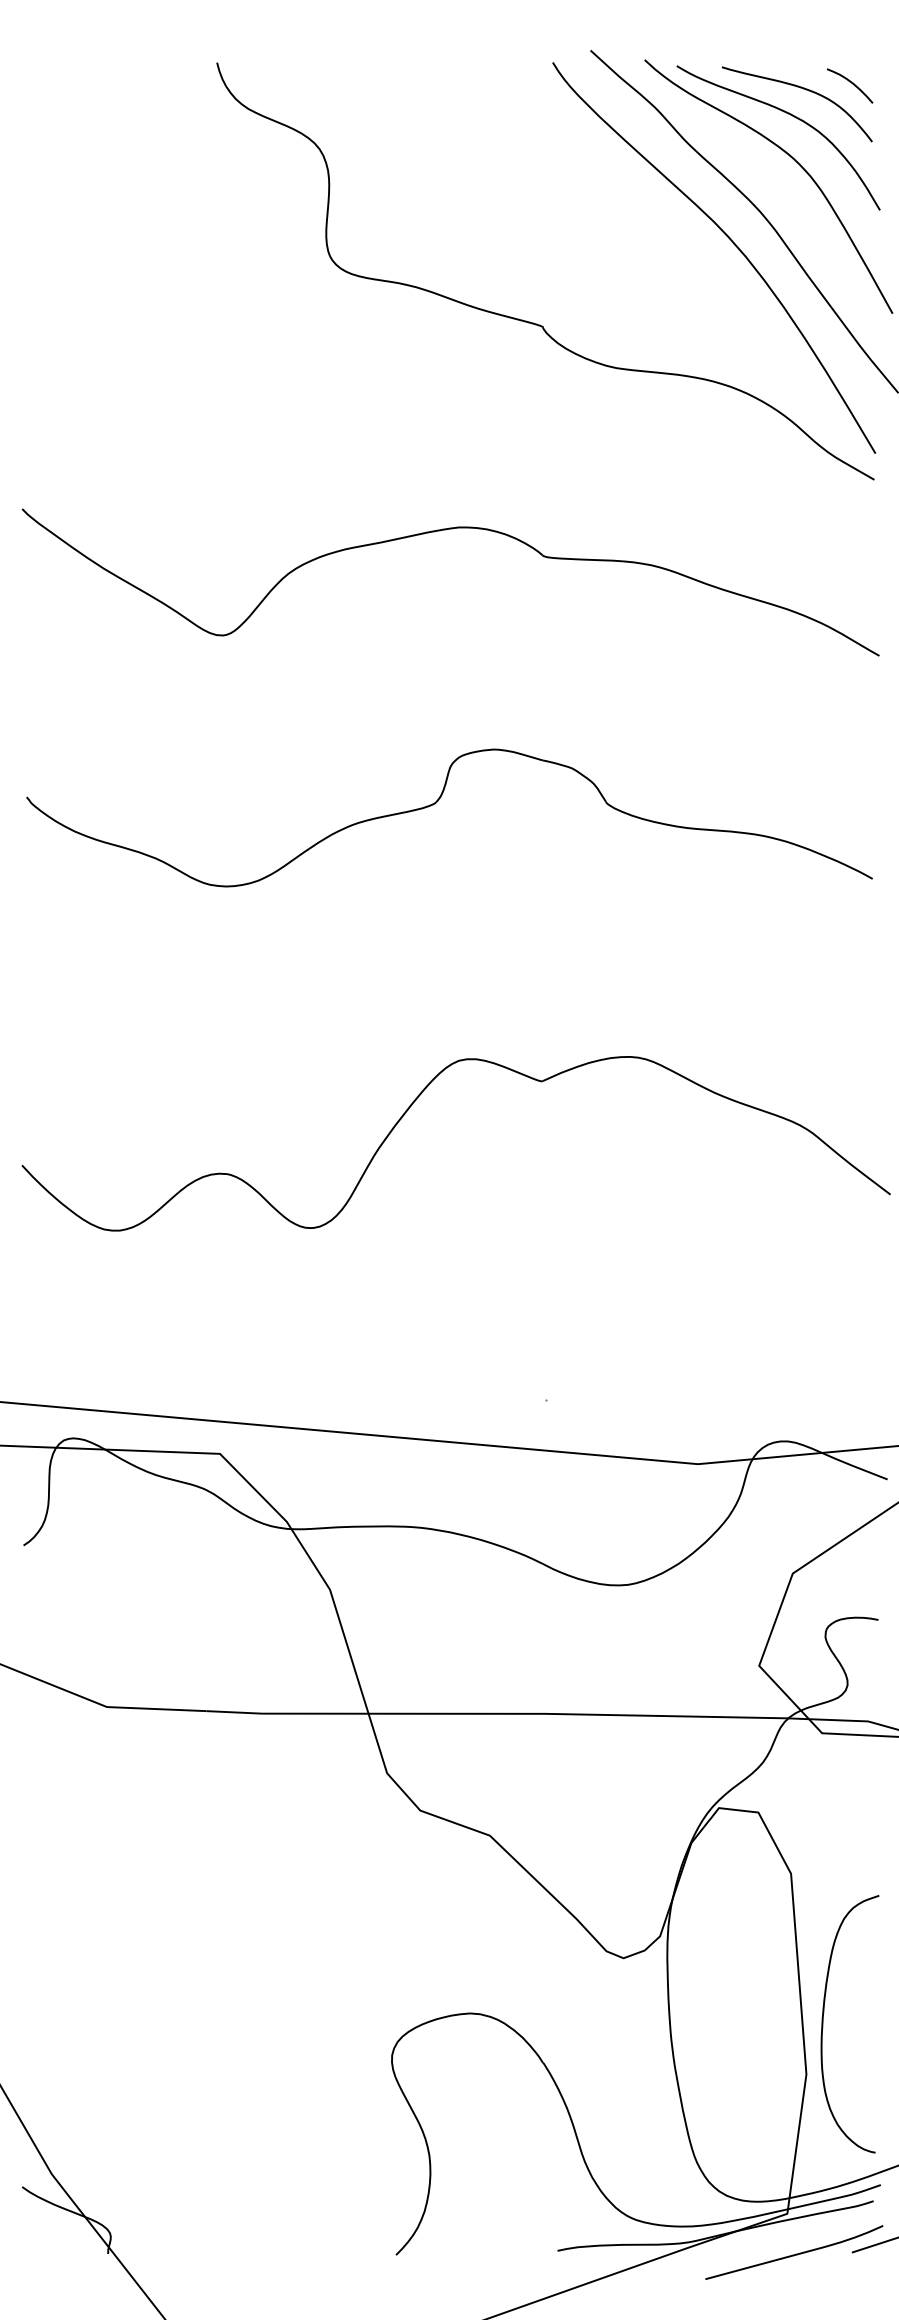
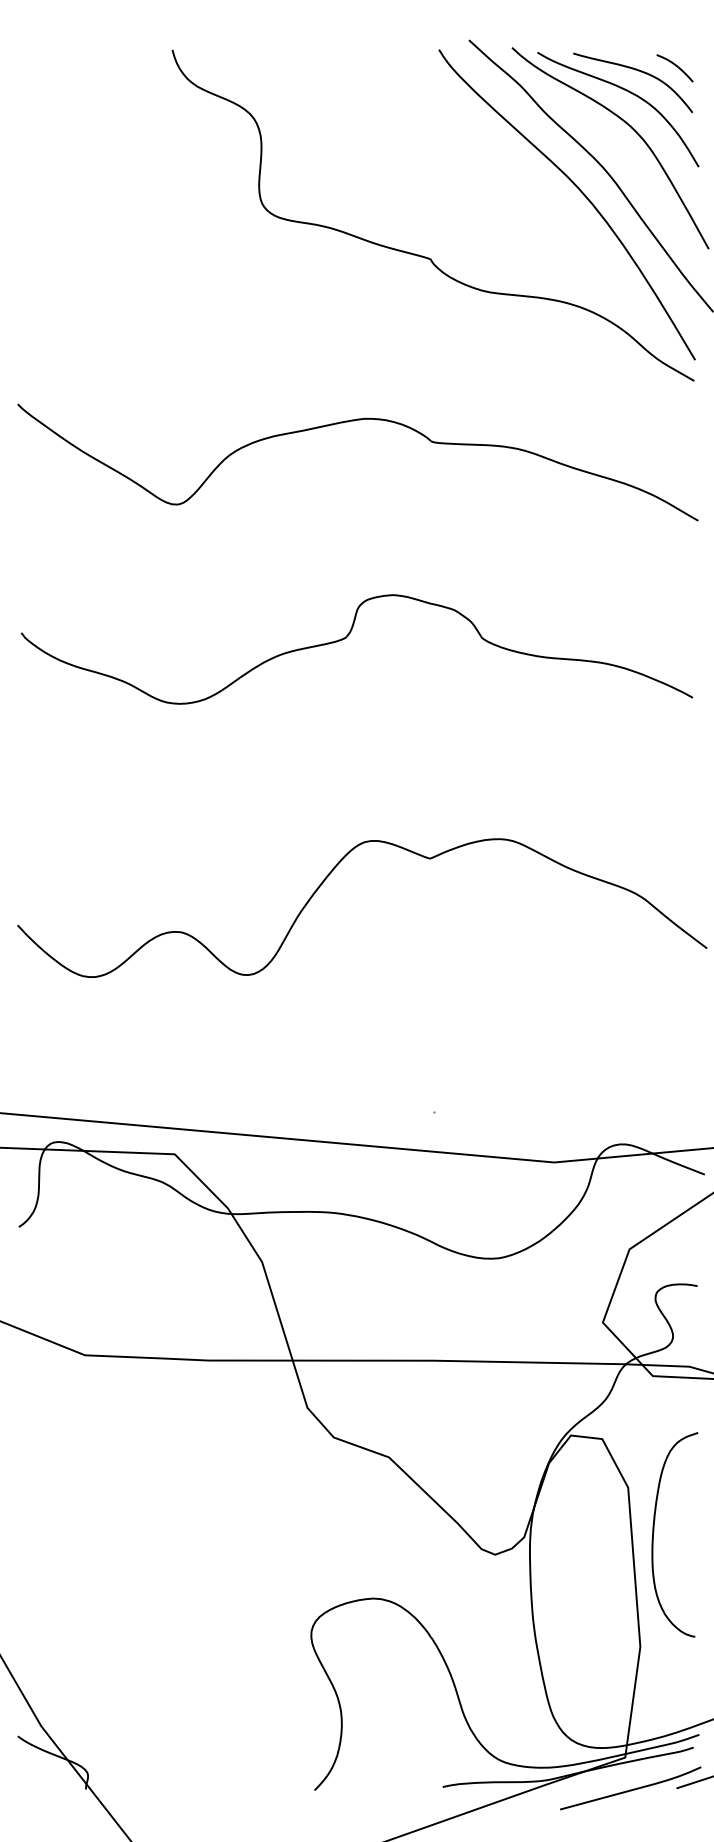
curve: (823, 2024) -> (653, 1535), moved

